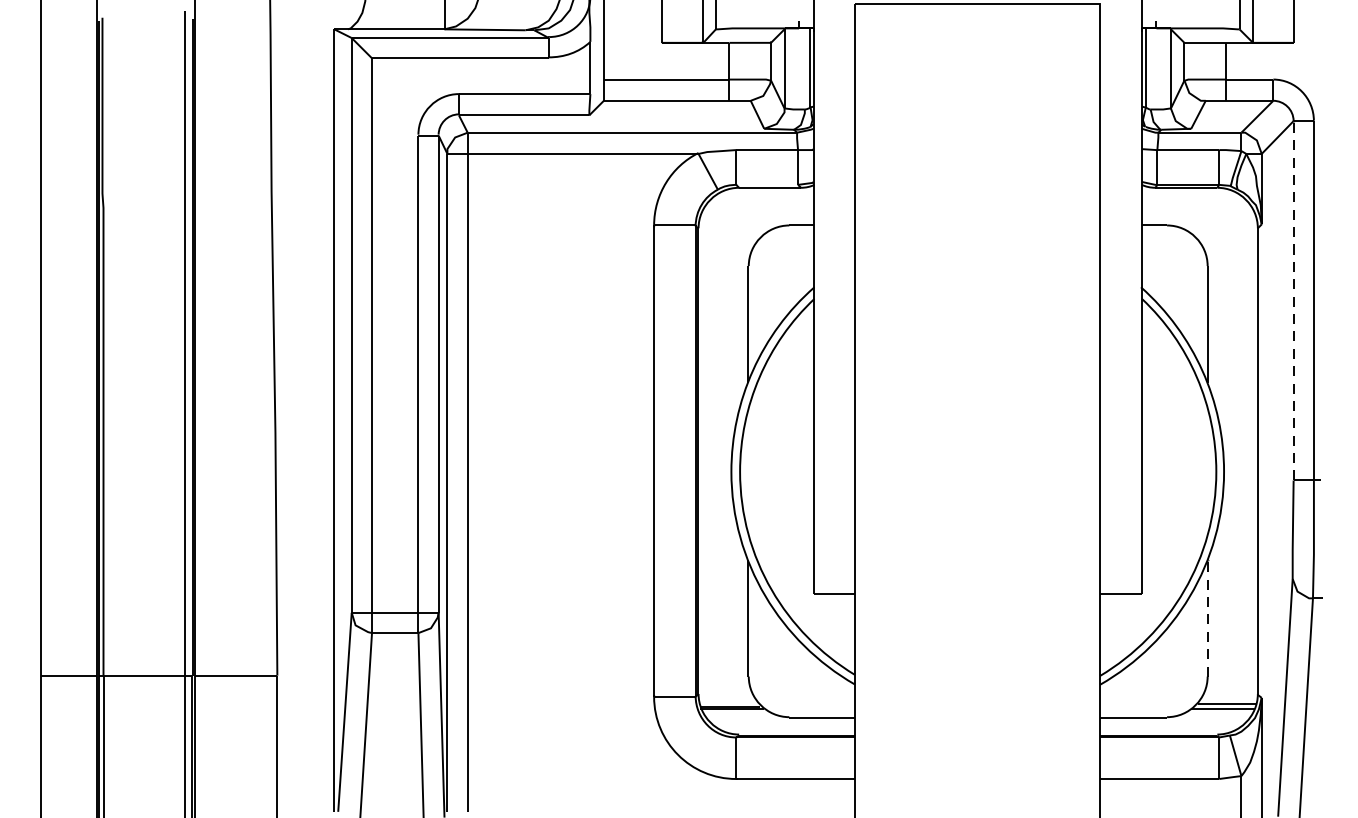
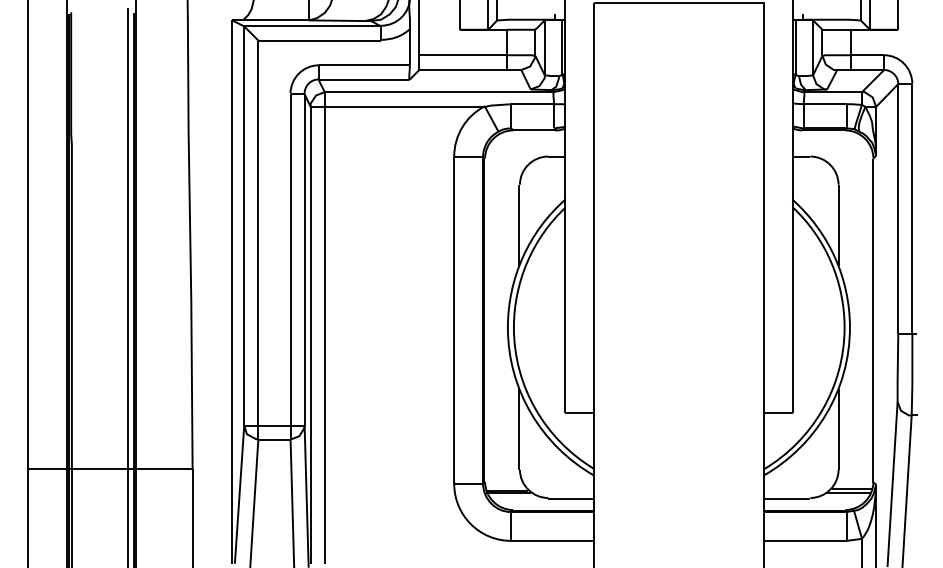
line: (1293, 298) -> (898, 207), dashed -> solid
line: (1207, 617) -> (838, 428), dashed -> solid

